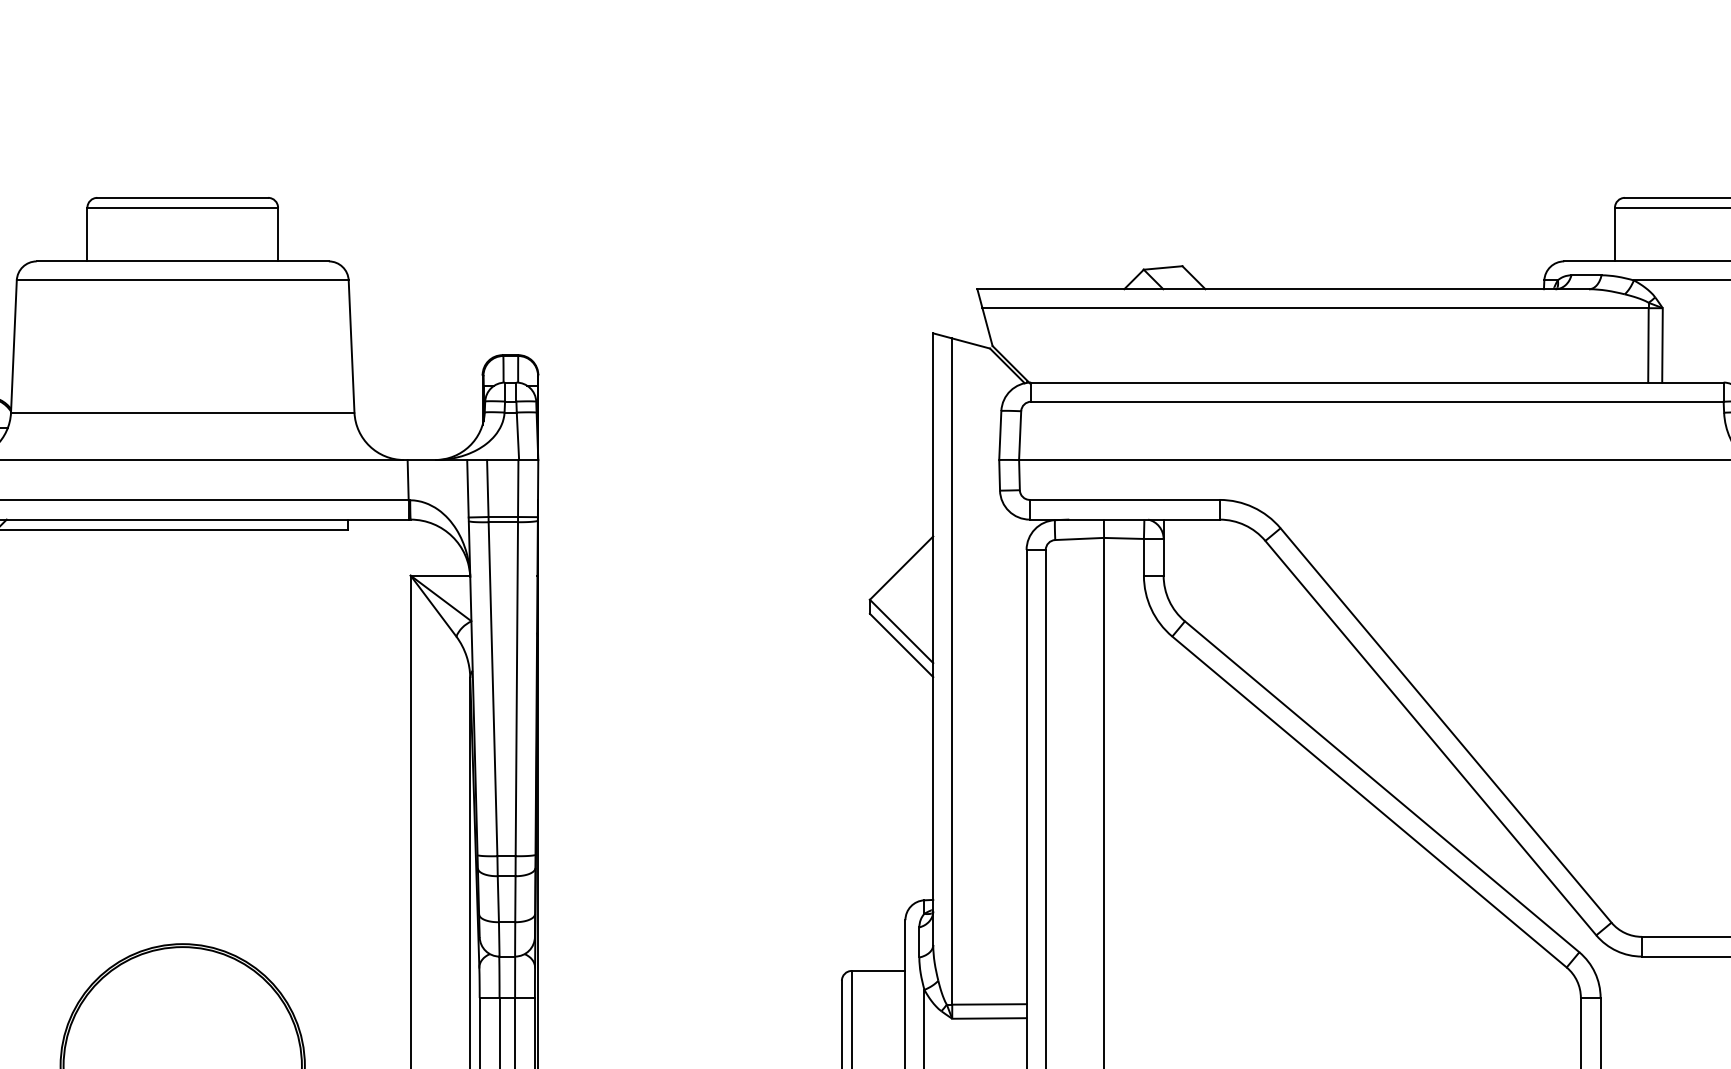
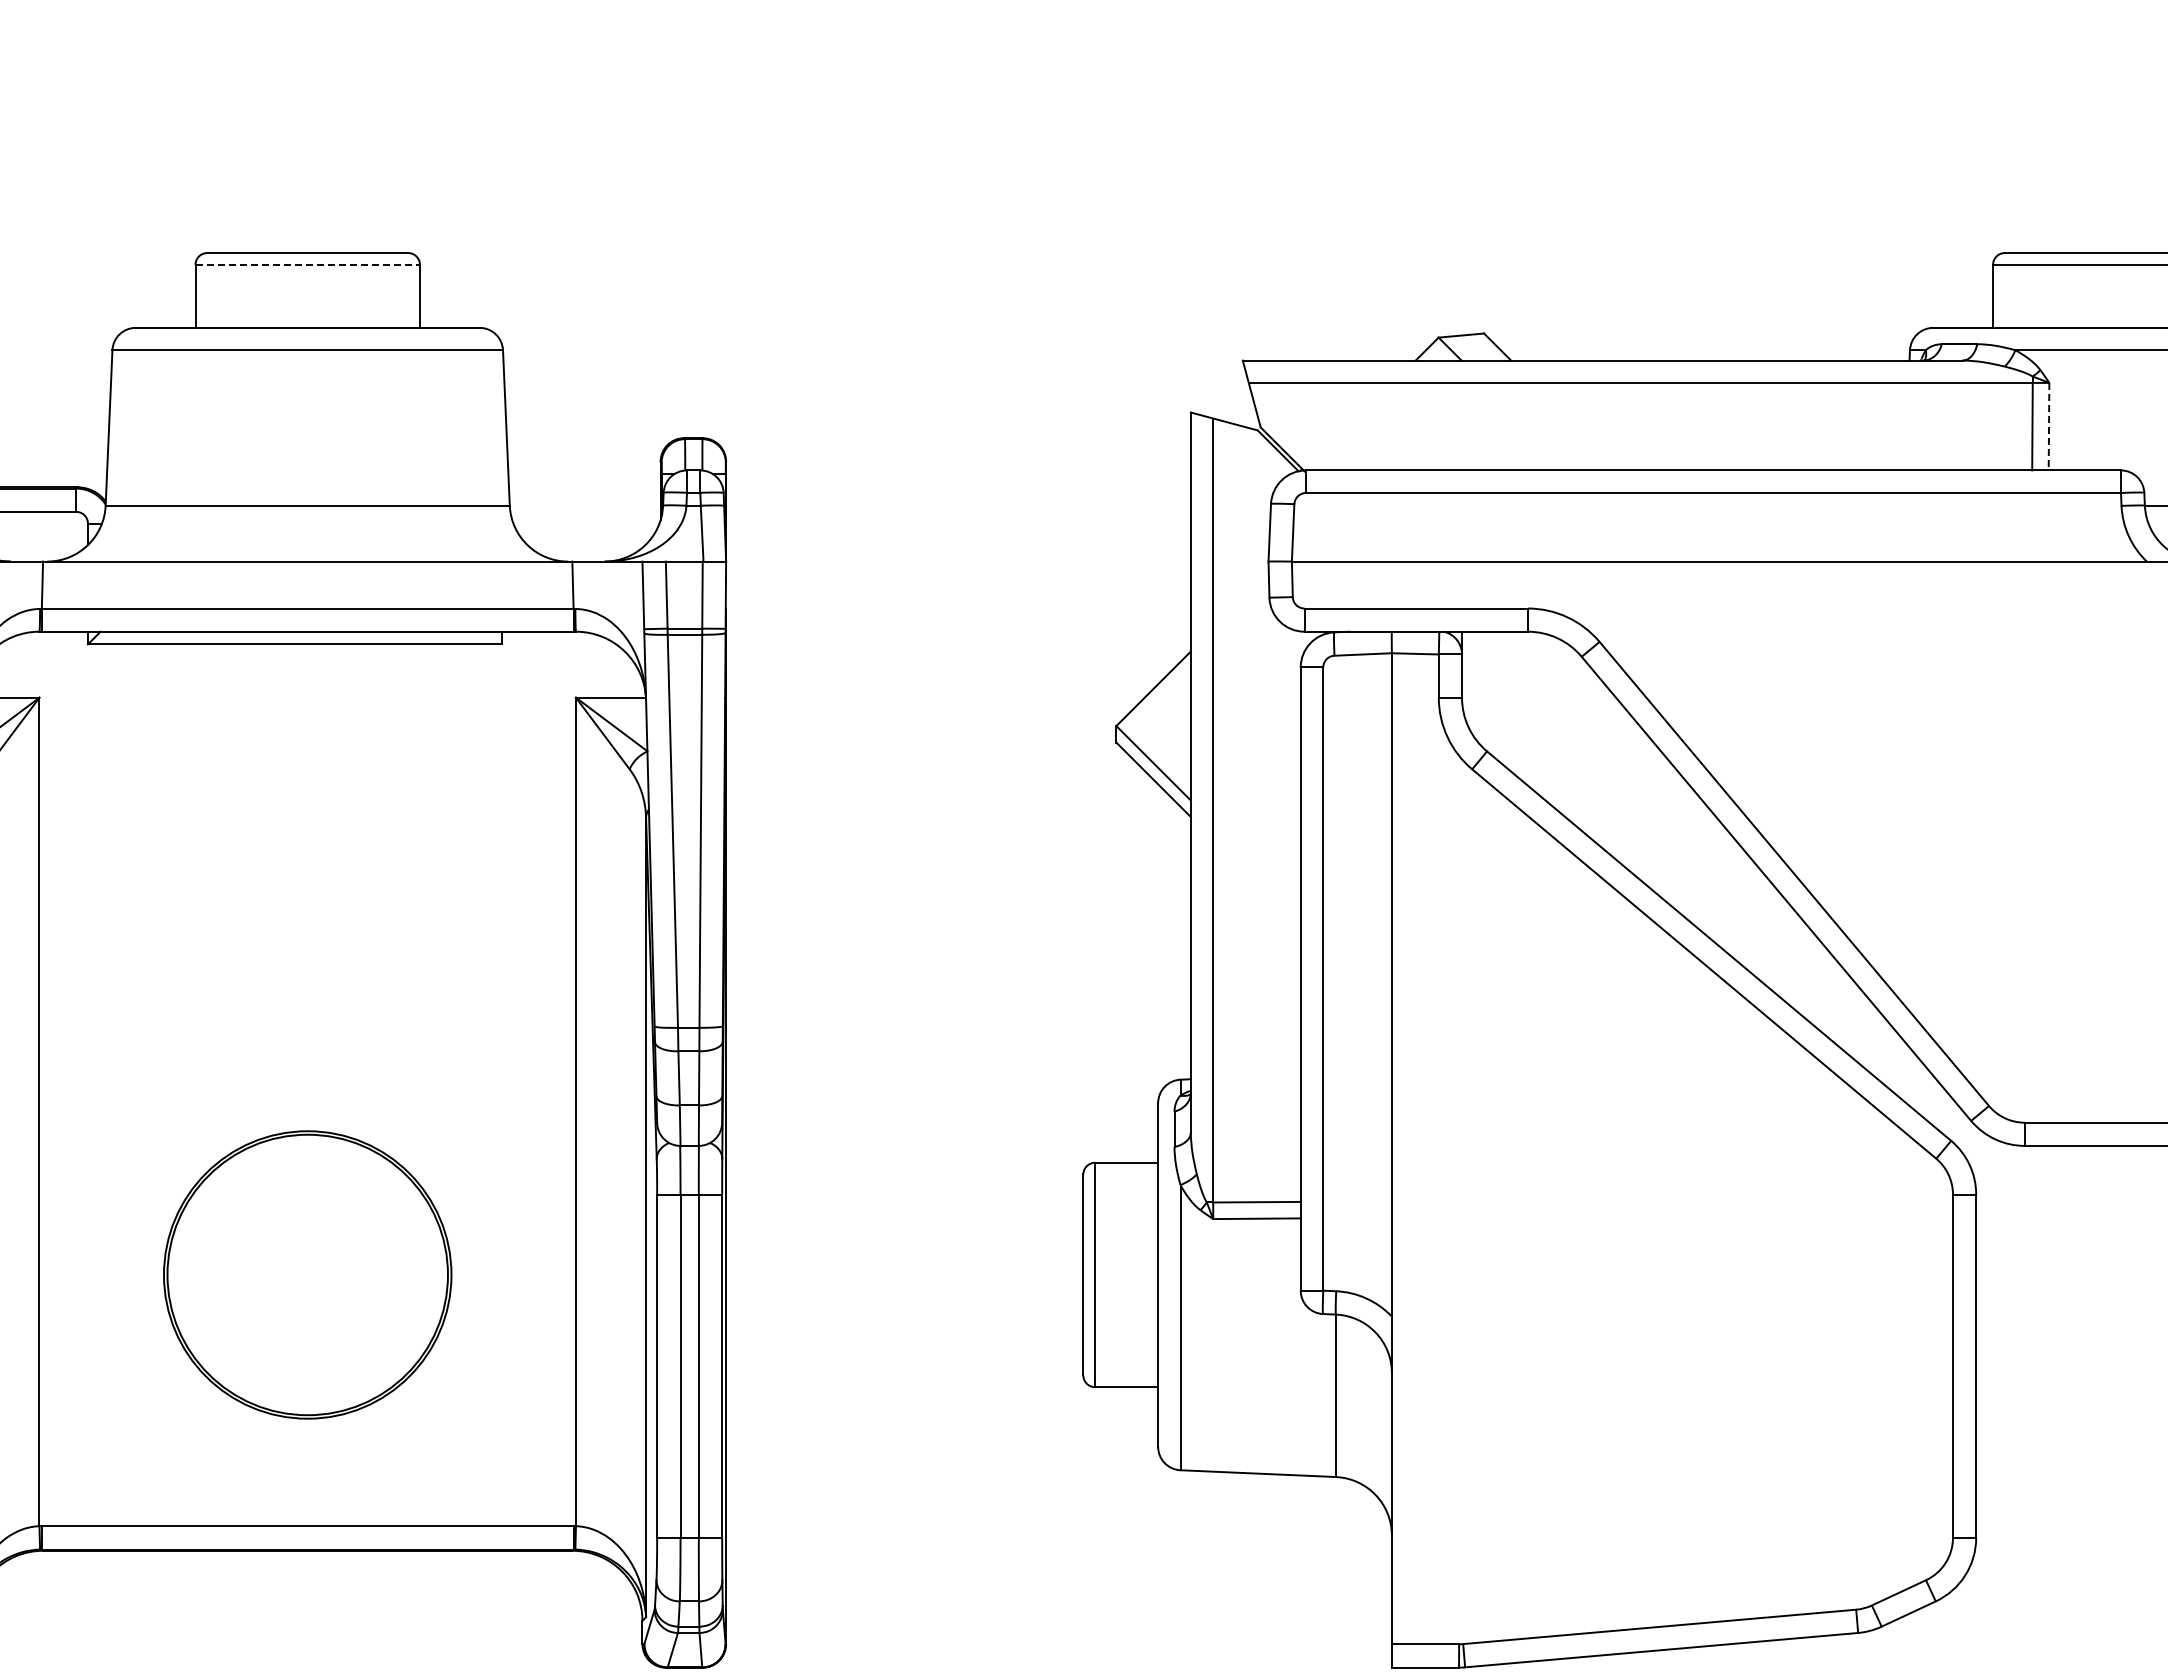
line: (183, 207) -> (308, 264), solid -> dashed
line: (1662, 345) -> (2049, 426), solid -> dashed

